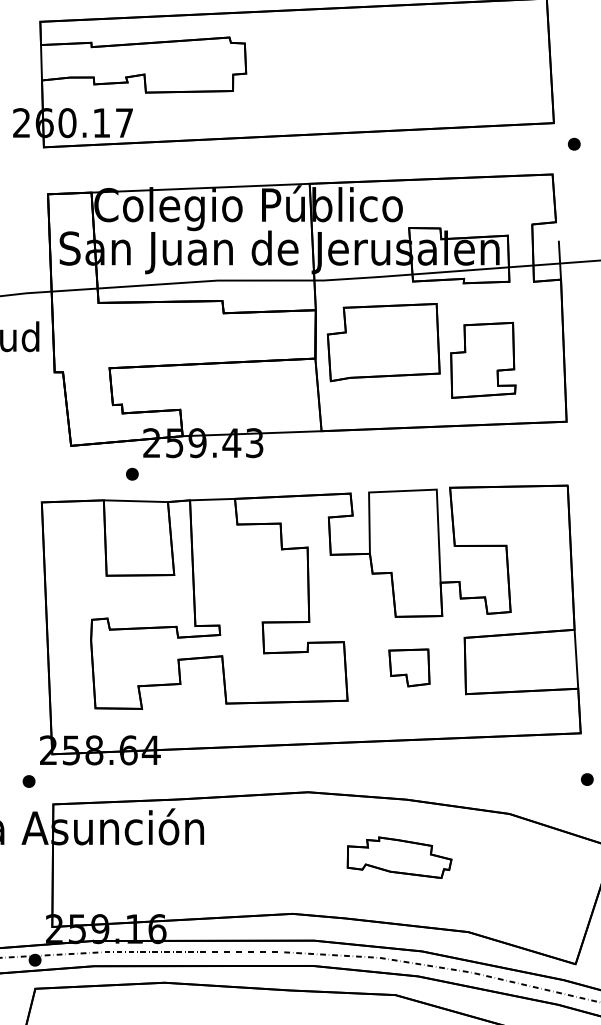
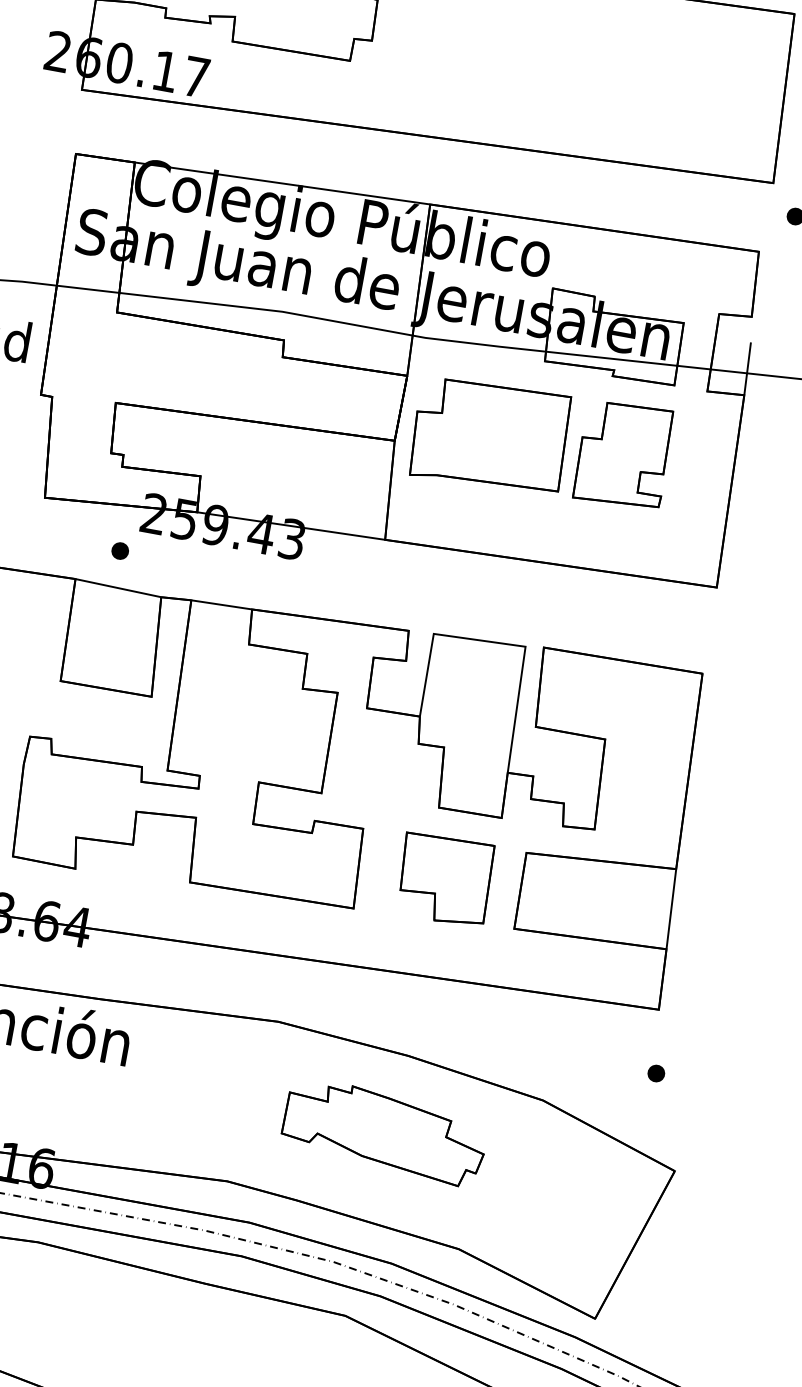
part: (483, 359) -> (624, 453), moved
part: (409, 667) -> (445, 879), size x1.67
part: (399, 857) -> (384, 1131), size x1.43

